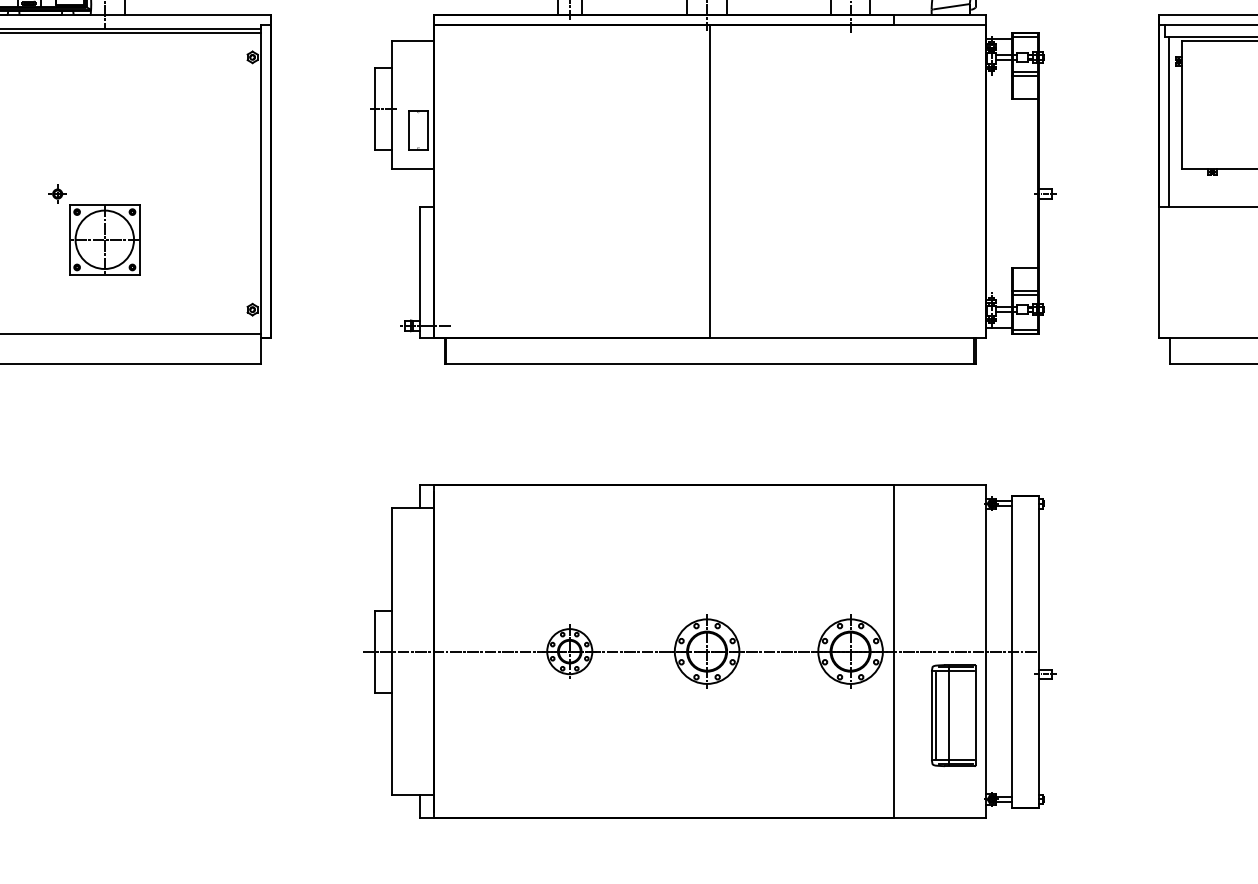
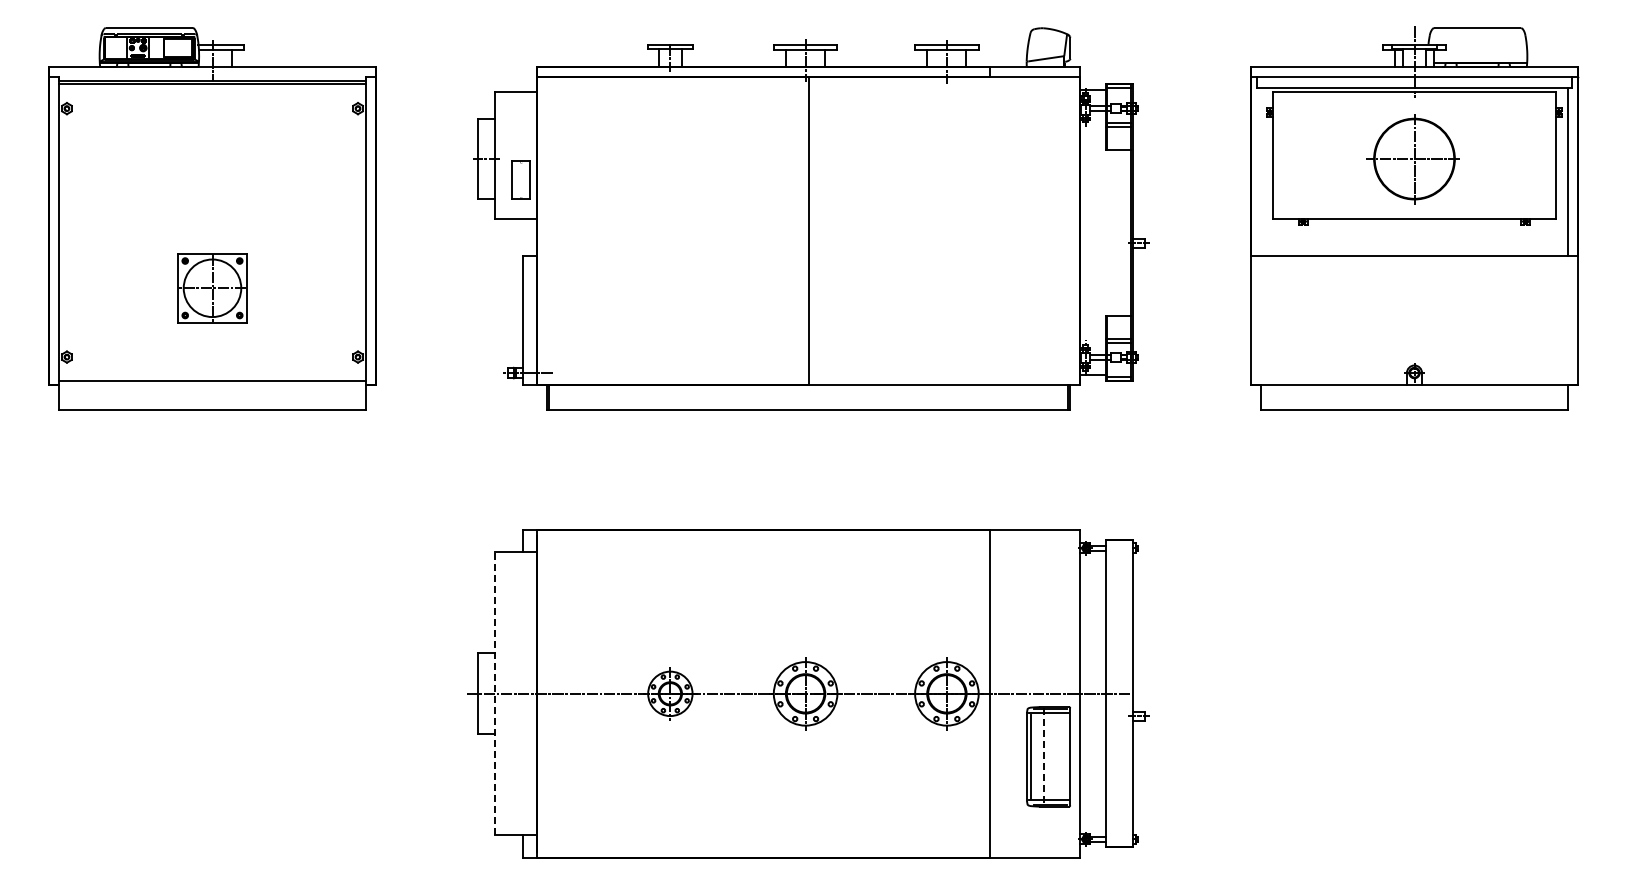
line: (1169, 121) -> (1260, 171), removed
part: (57, 194) -> (165, 243), removed
line: (392, 651) -> (495, 693), solid -> dashed
line: (948, 716) -> (1043, 757), solid -> dashed

